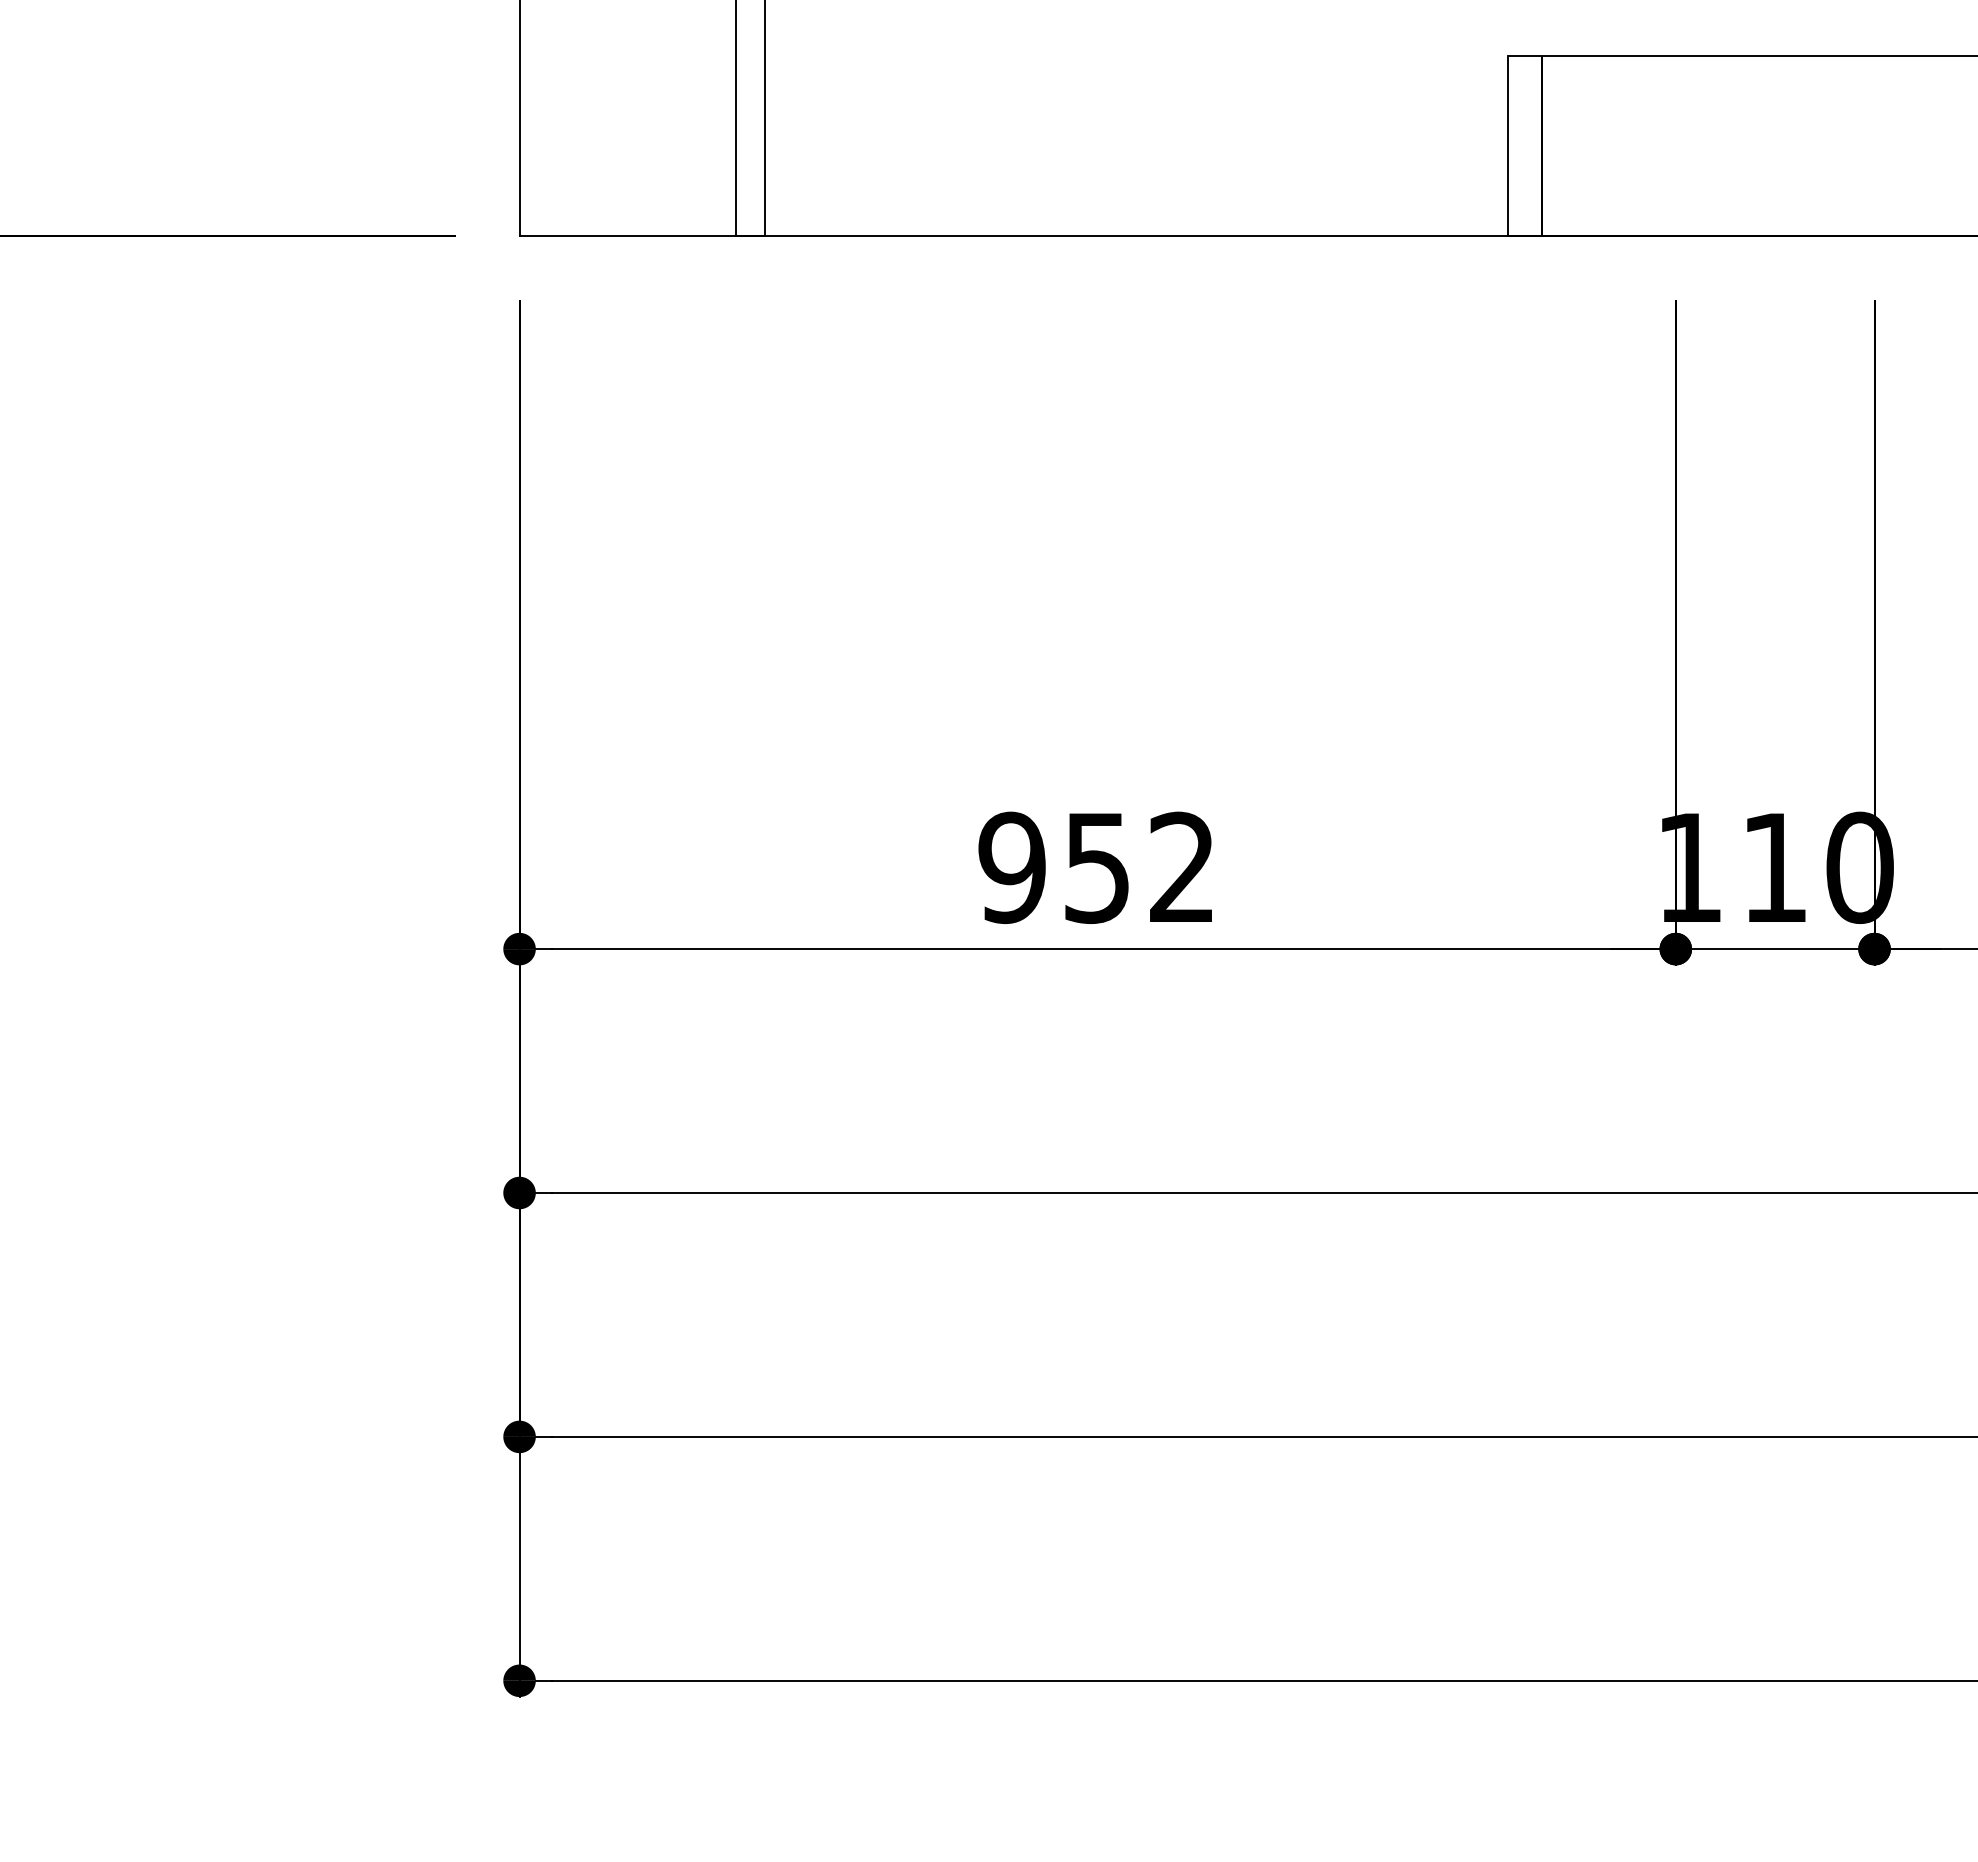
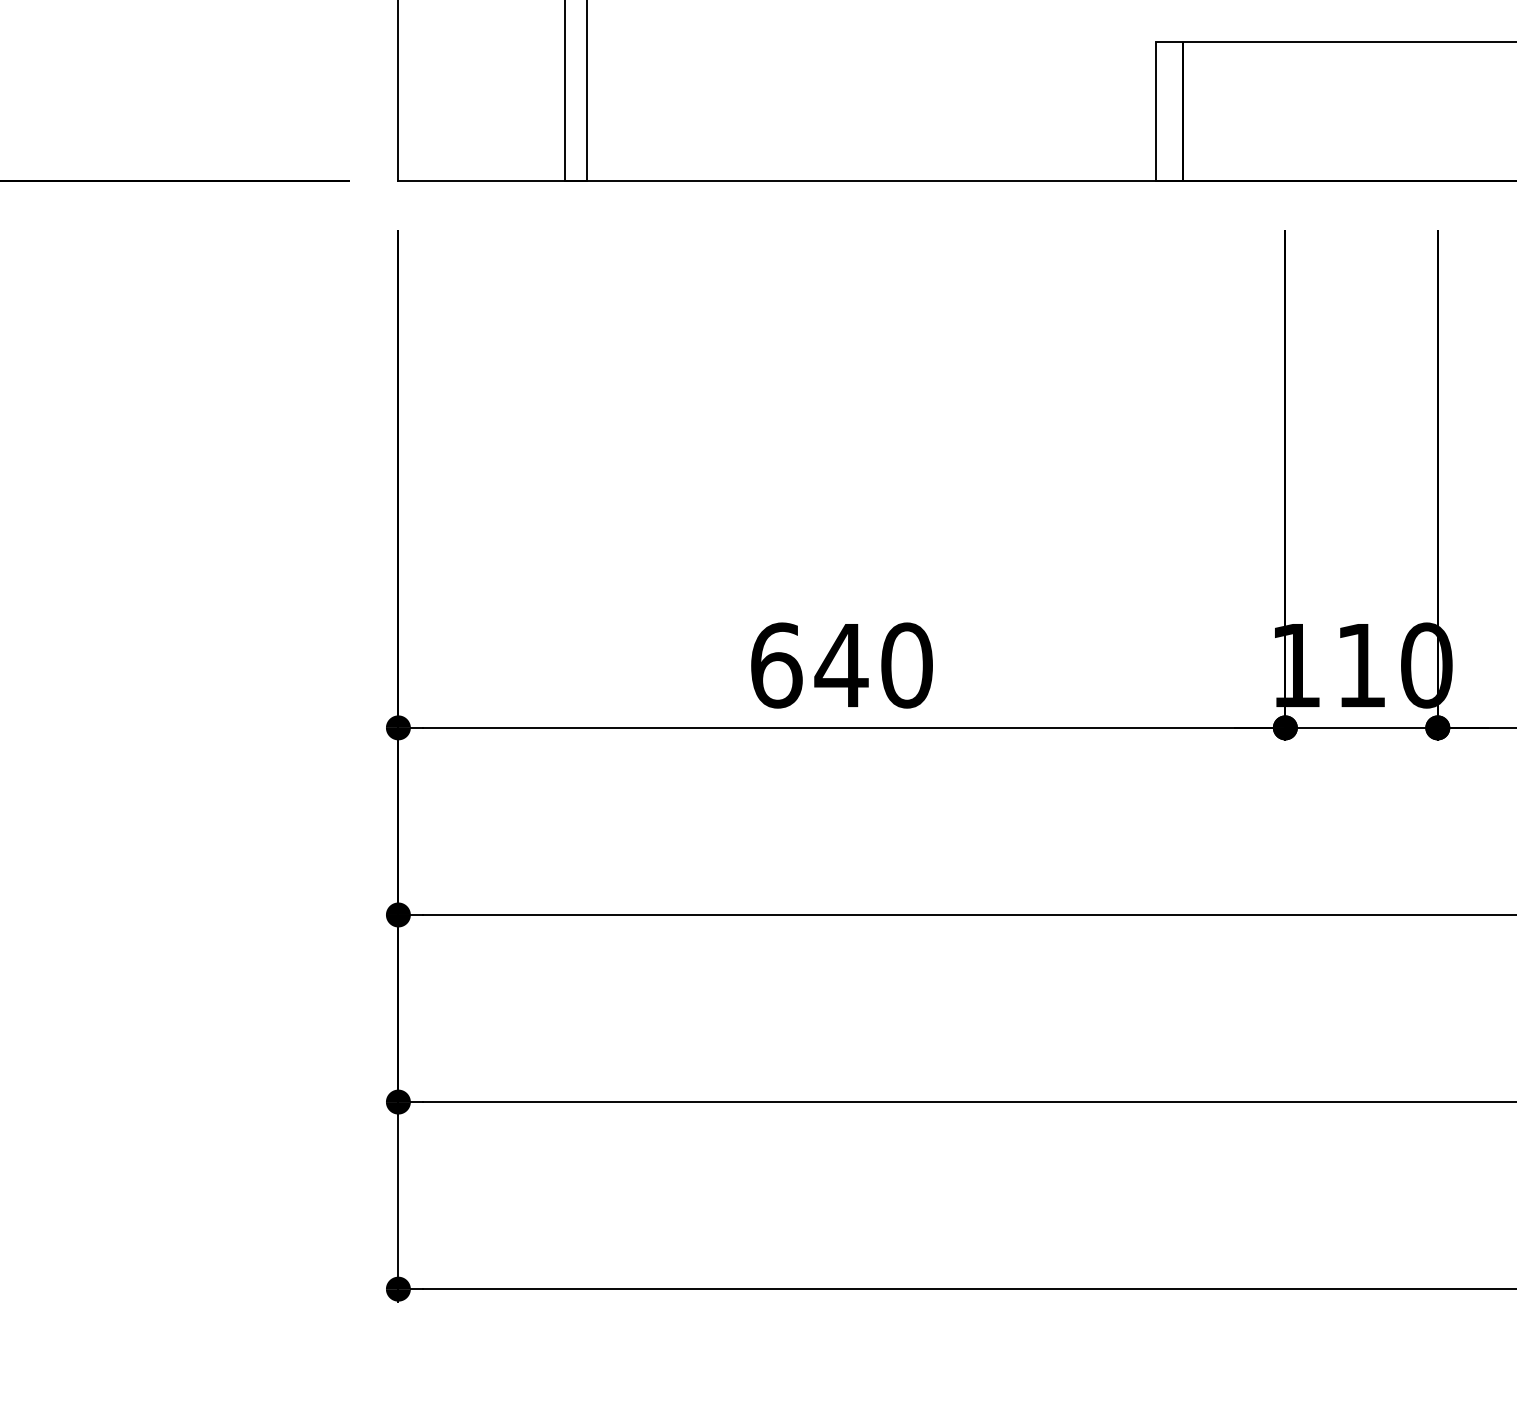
text: (1097, 867) -> (841, 665), 952 -> 640

